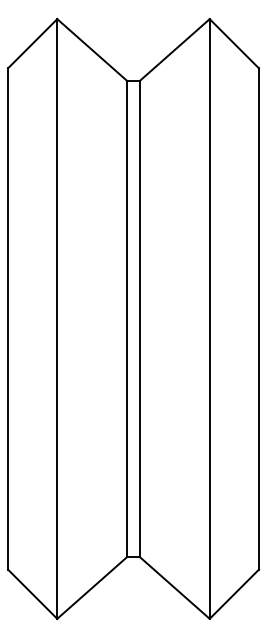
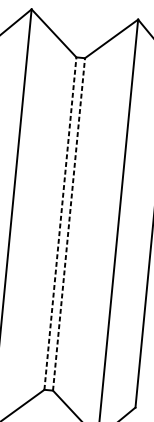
line: (127, 319) -> (60, 223), solid -> dashed
line: (139, 319) -> (68, 224), solid -> dashed

